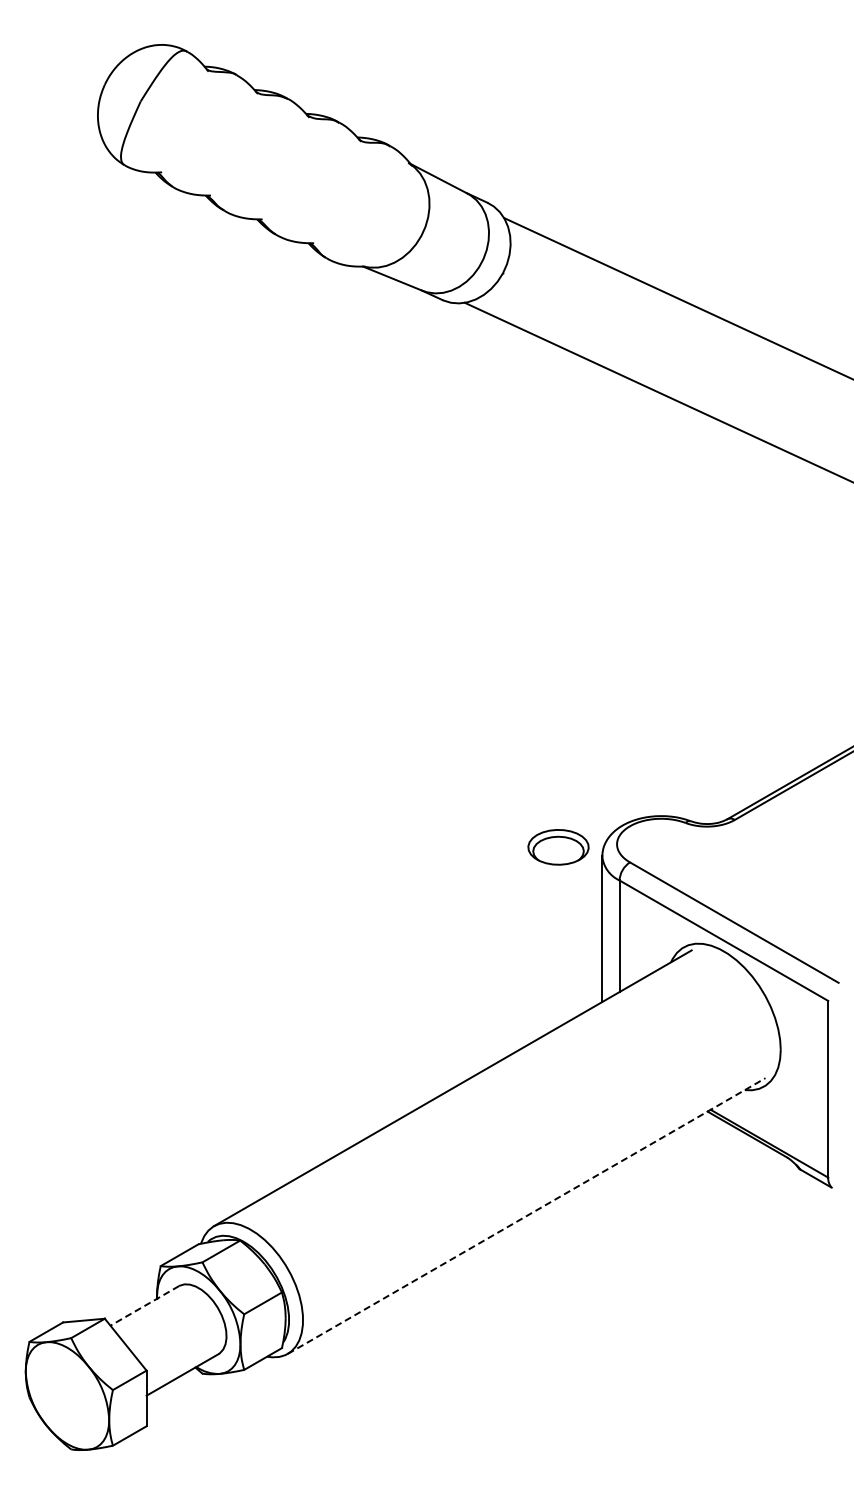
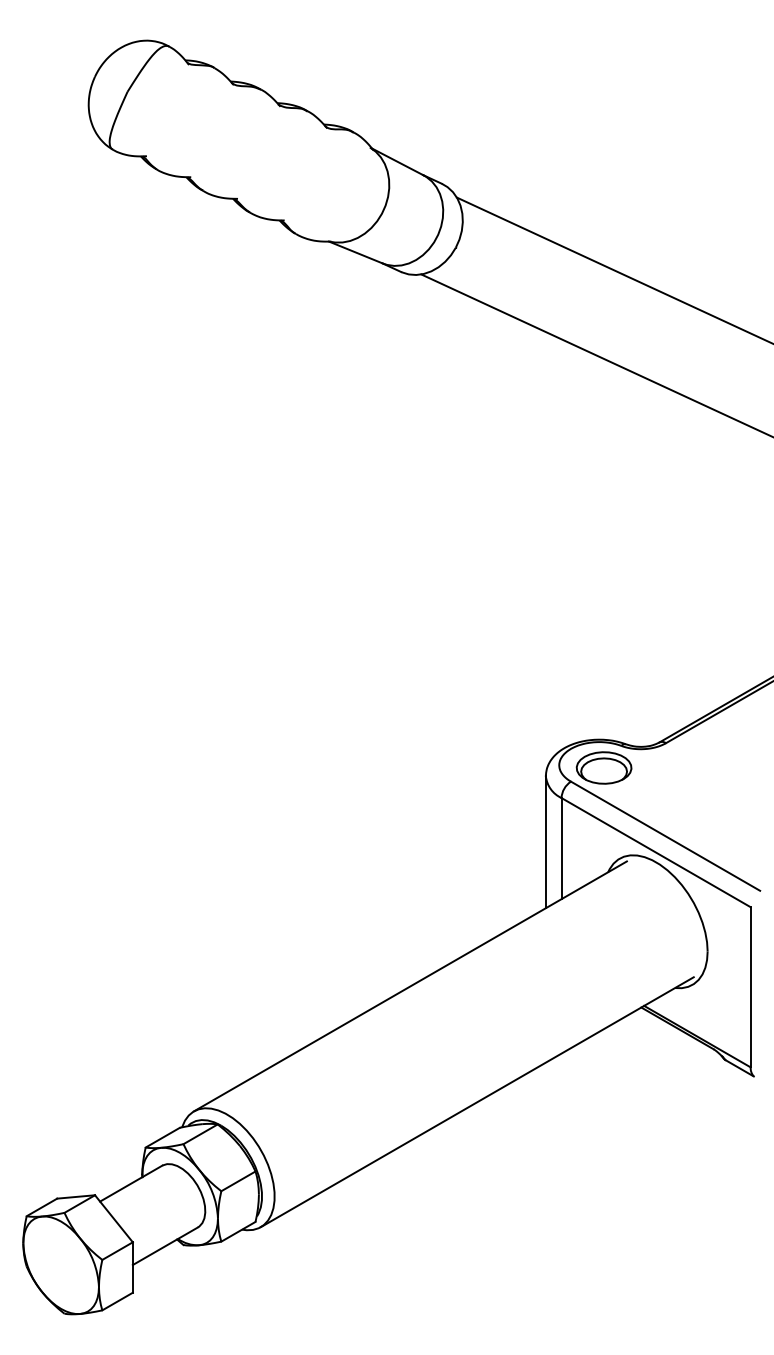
part: (558, 847) -> (604, 768), moved
line: (526, 1216) -> (477, 1102), dashed -> solid
line: (144, 1305) -> (130, 1183), dashed -> solid

